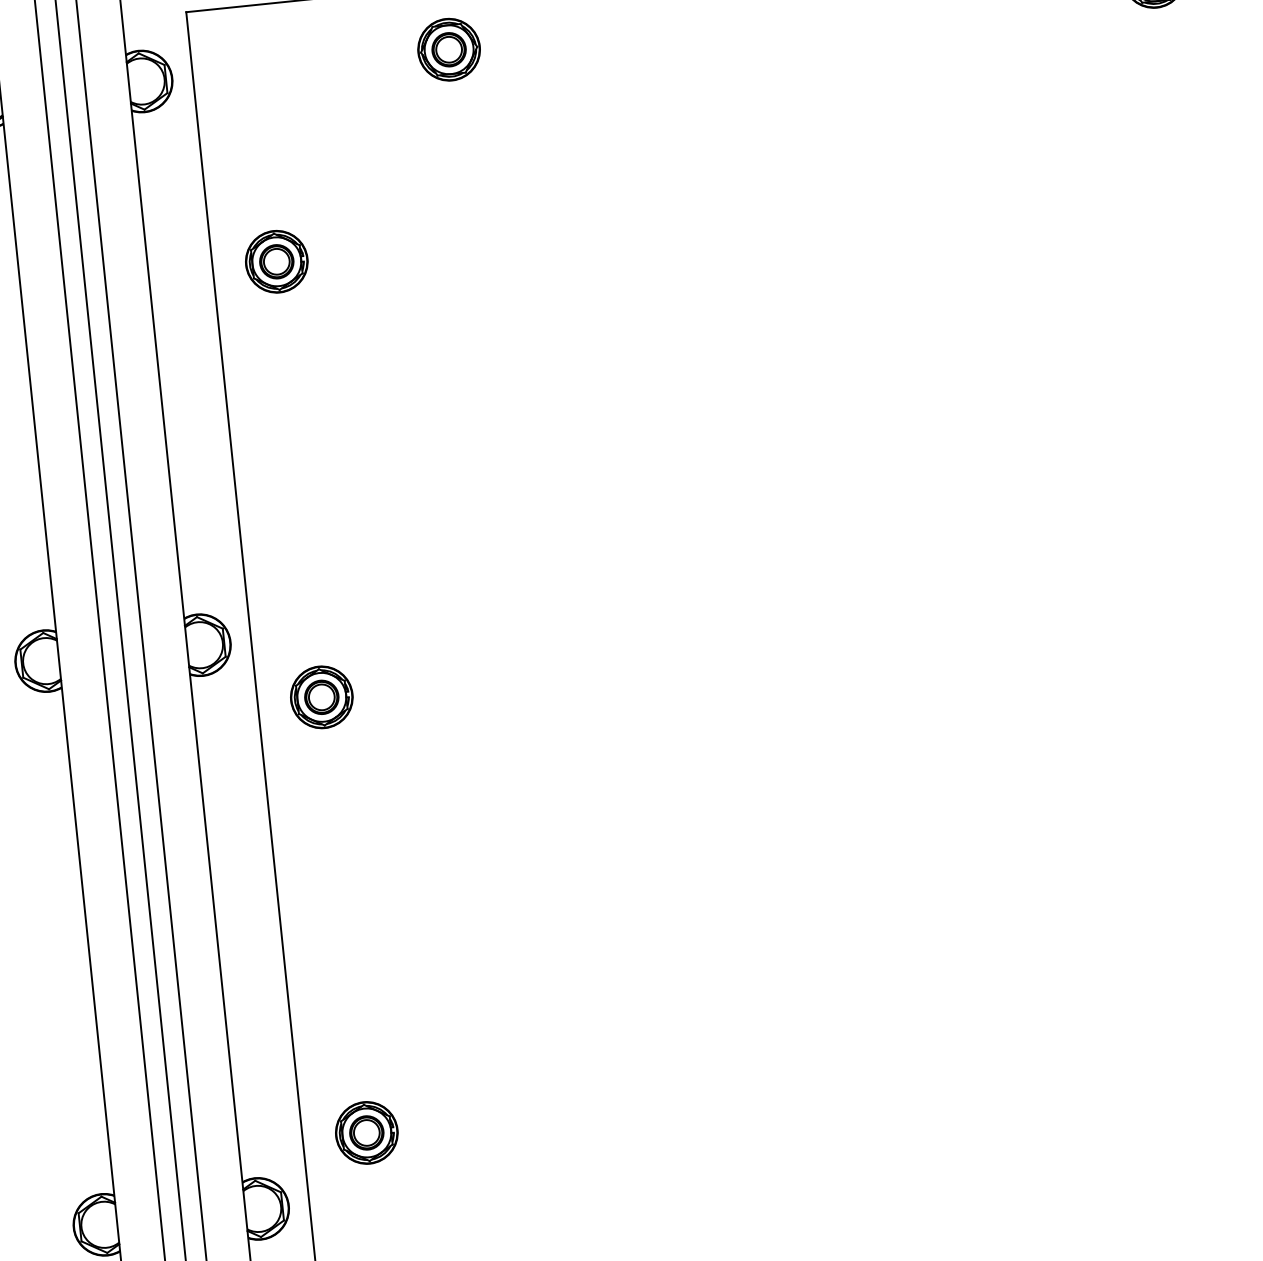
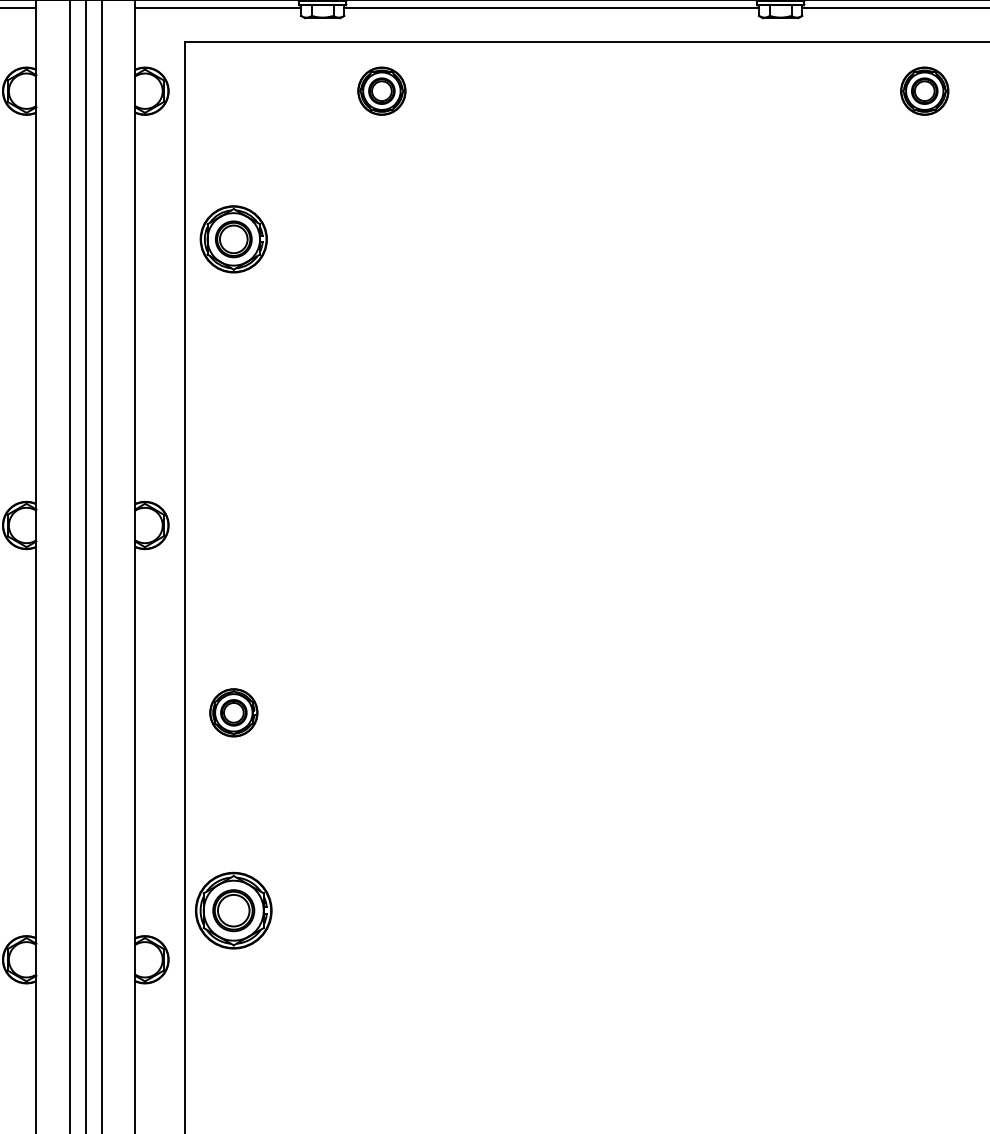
part: (276, 260) -> (233, 238), size x1.4
part: (321, 696) -> (233, 712), moved
part: (366, 1131) -> (233, 909), size x1.6

